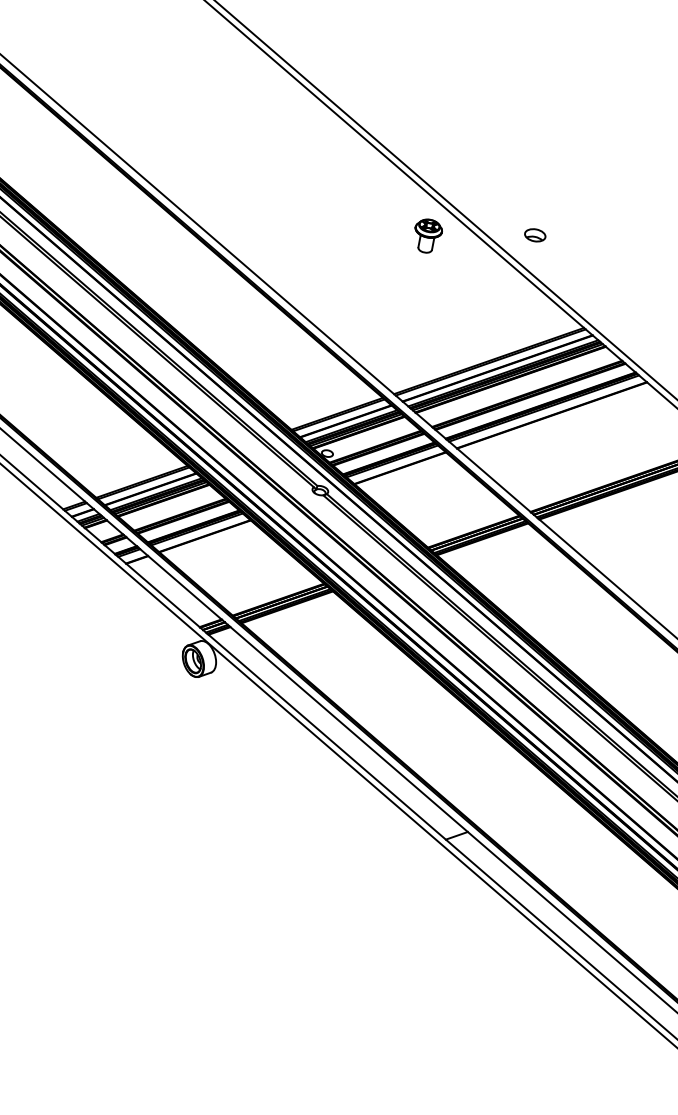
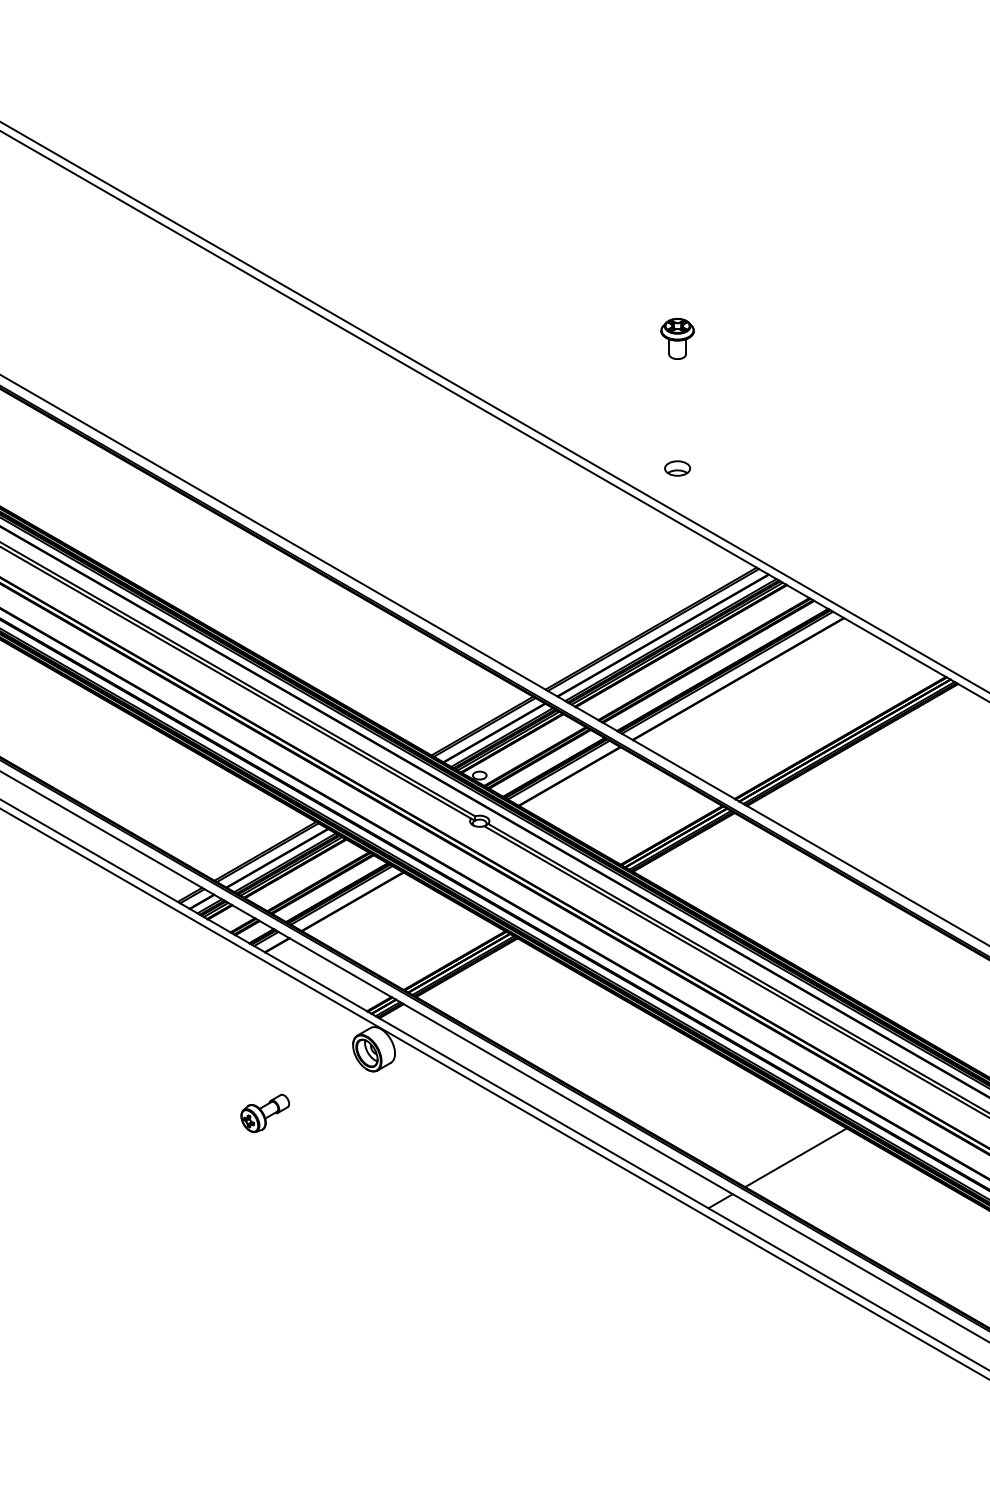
part: (427, 235) -> (677, 338), moved
part: (100, 694) -> (264, 1113), added
line: (524, 811) -> (795, 1157), added

